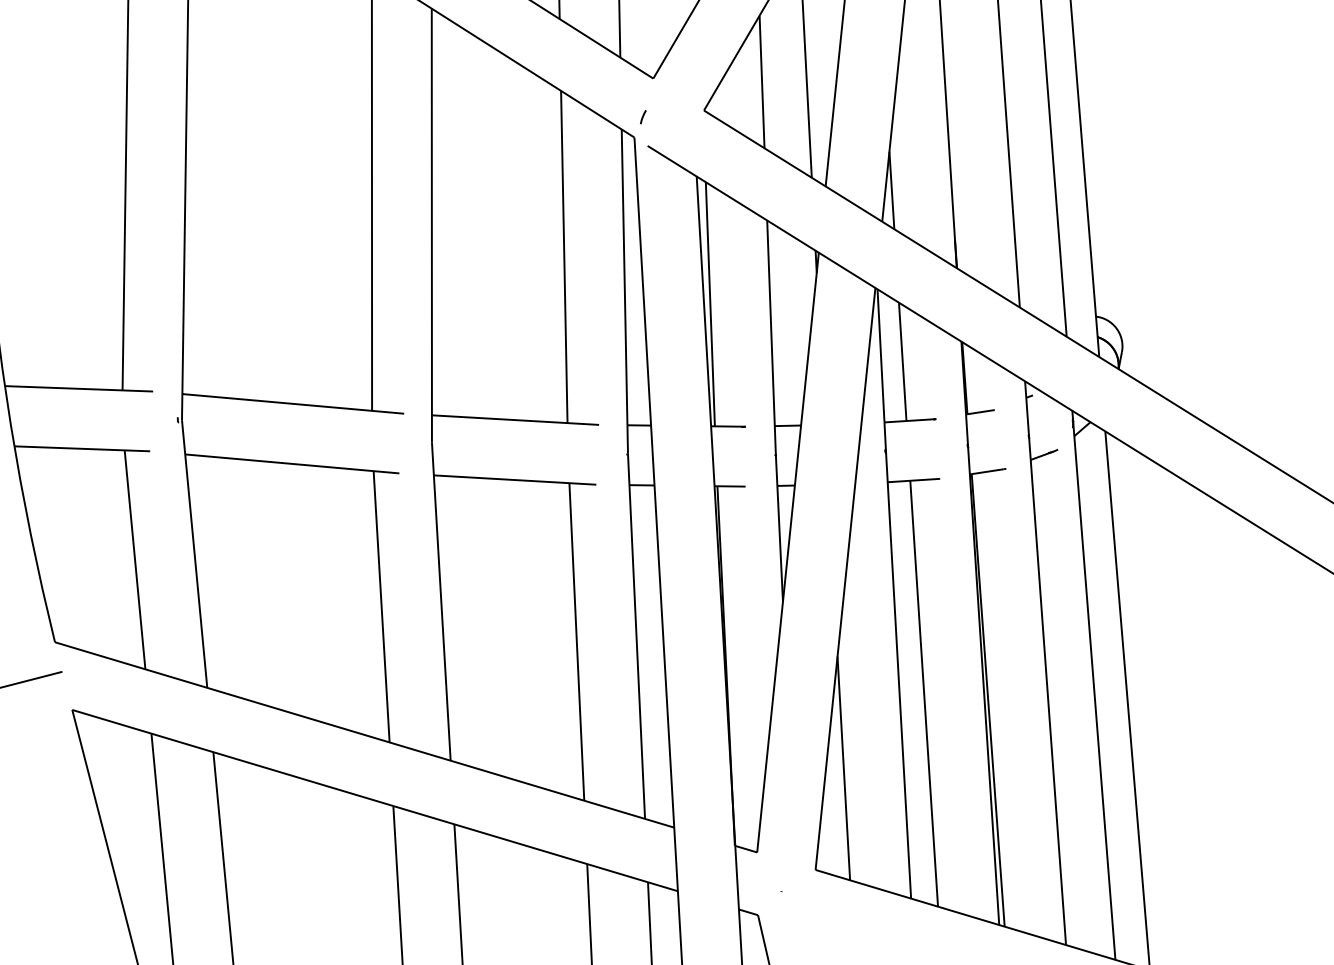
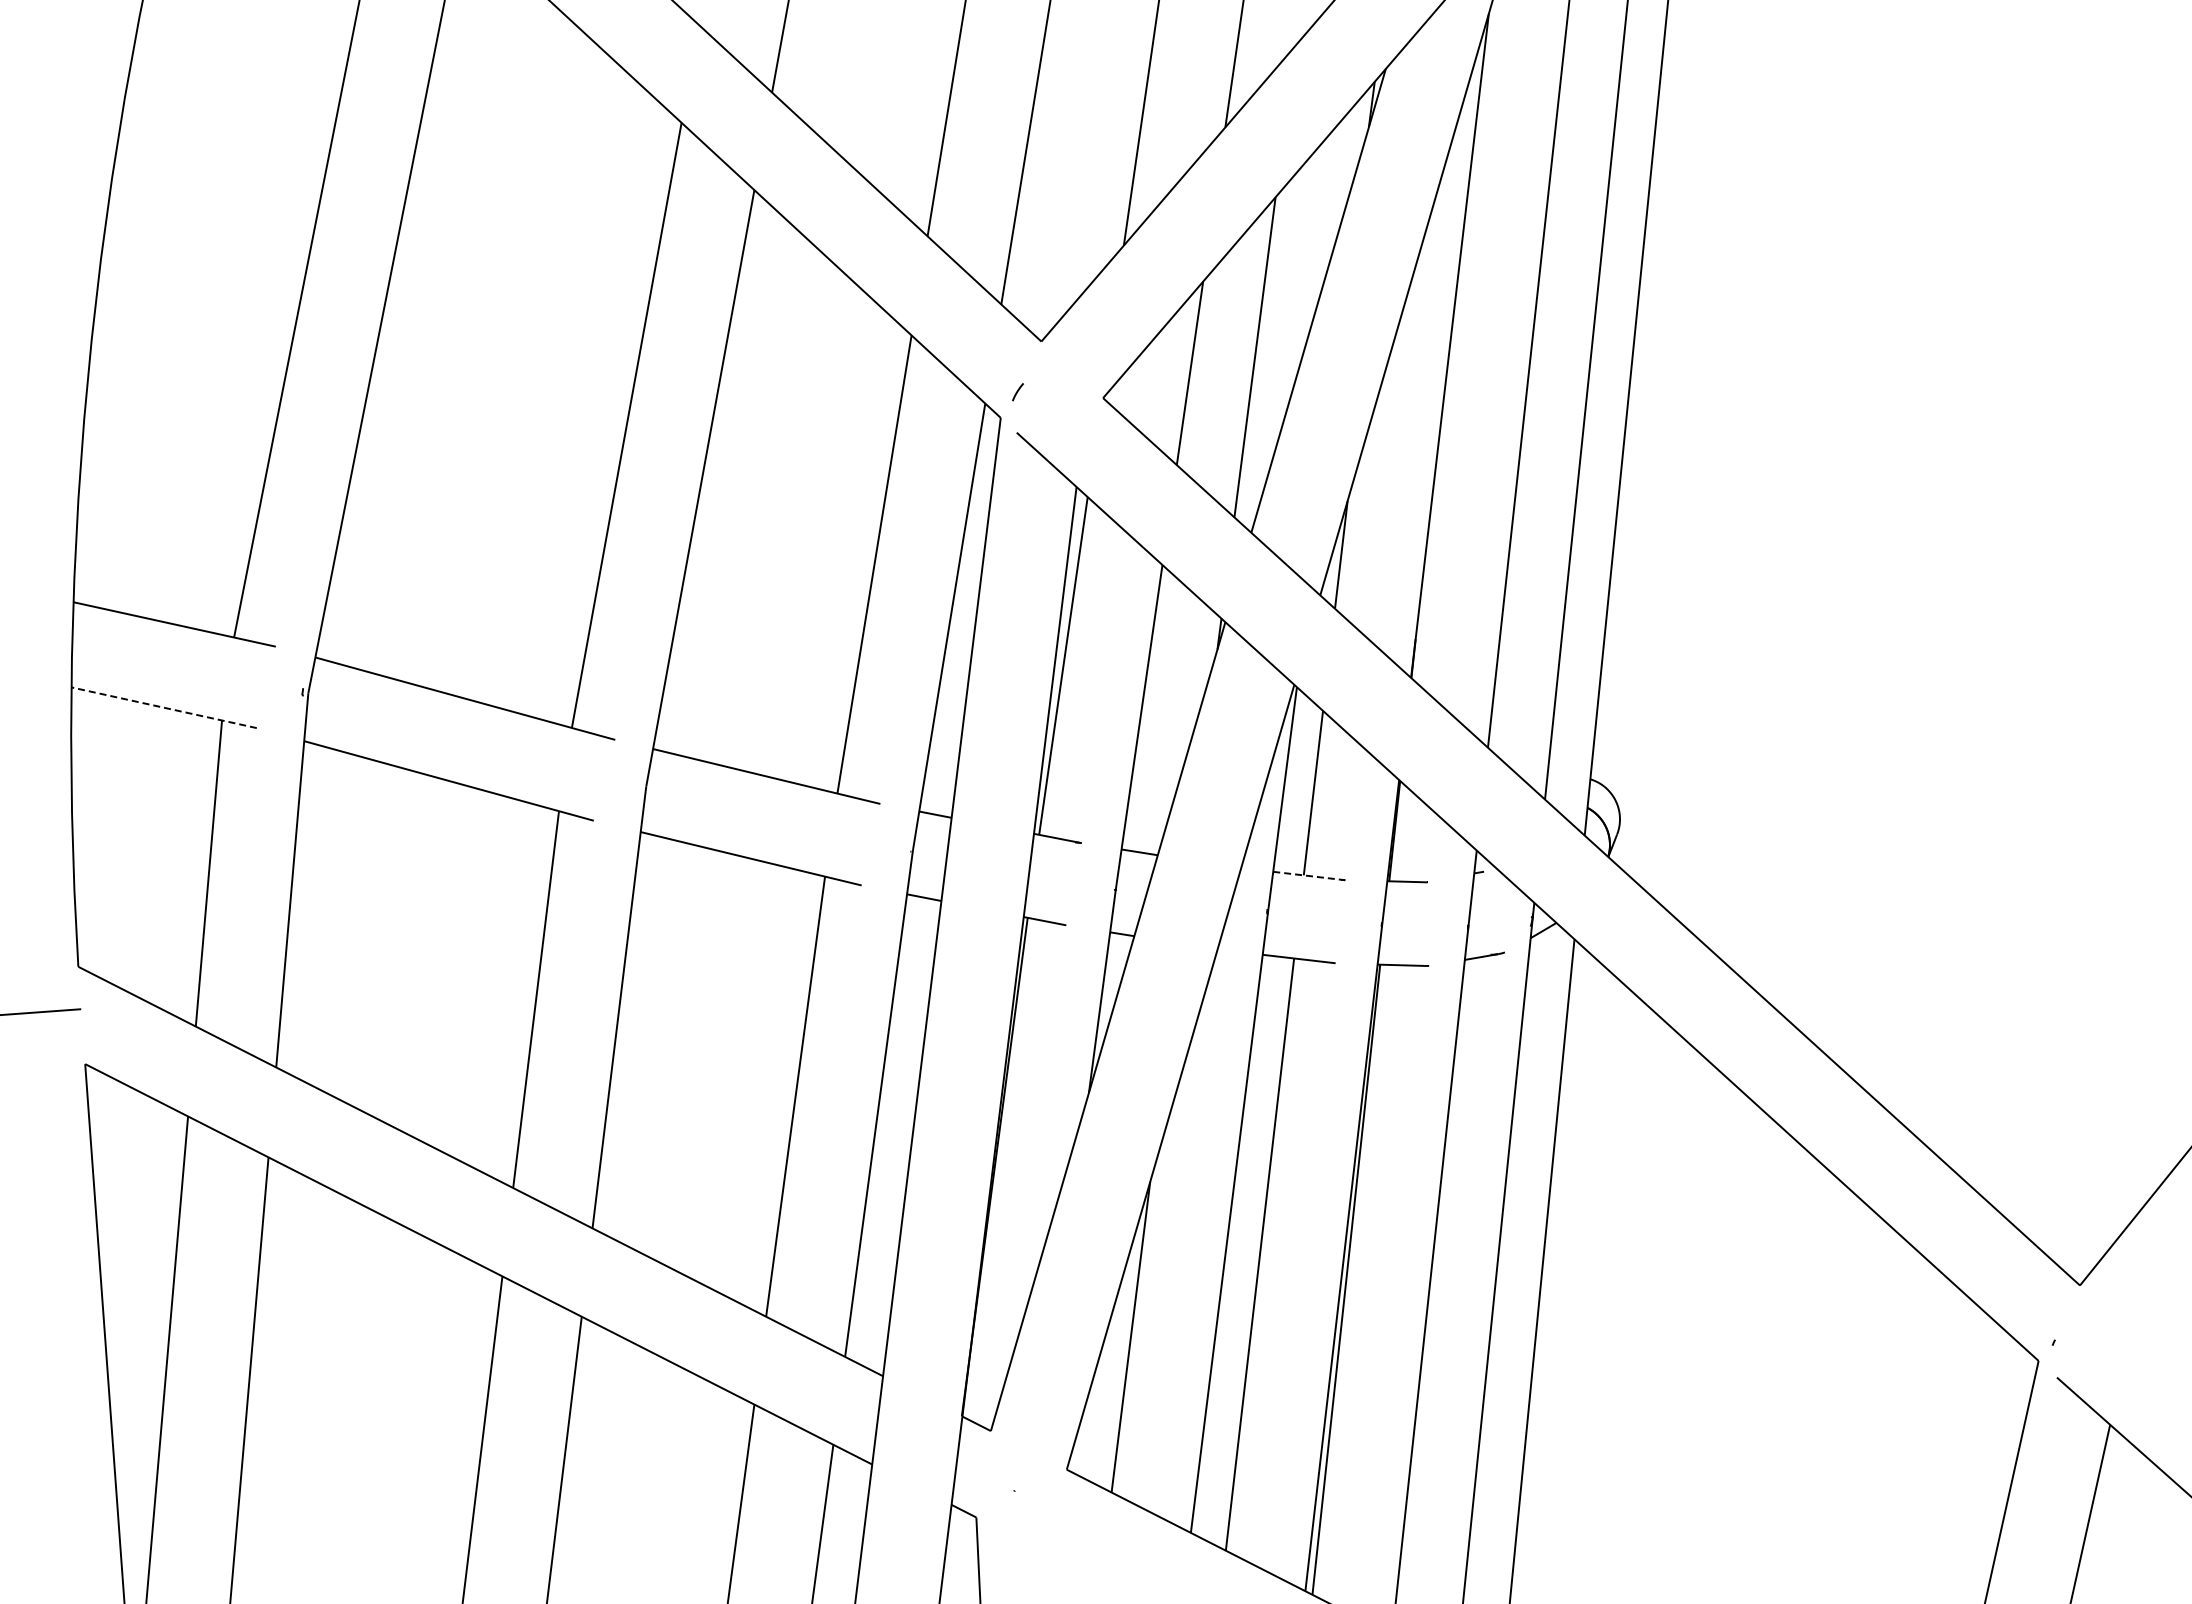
line: (910, 421) -> (1309, 876), solid -> dashed
line: (82, 448) -> (164, 707), solid -> dashed

